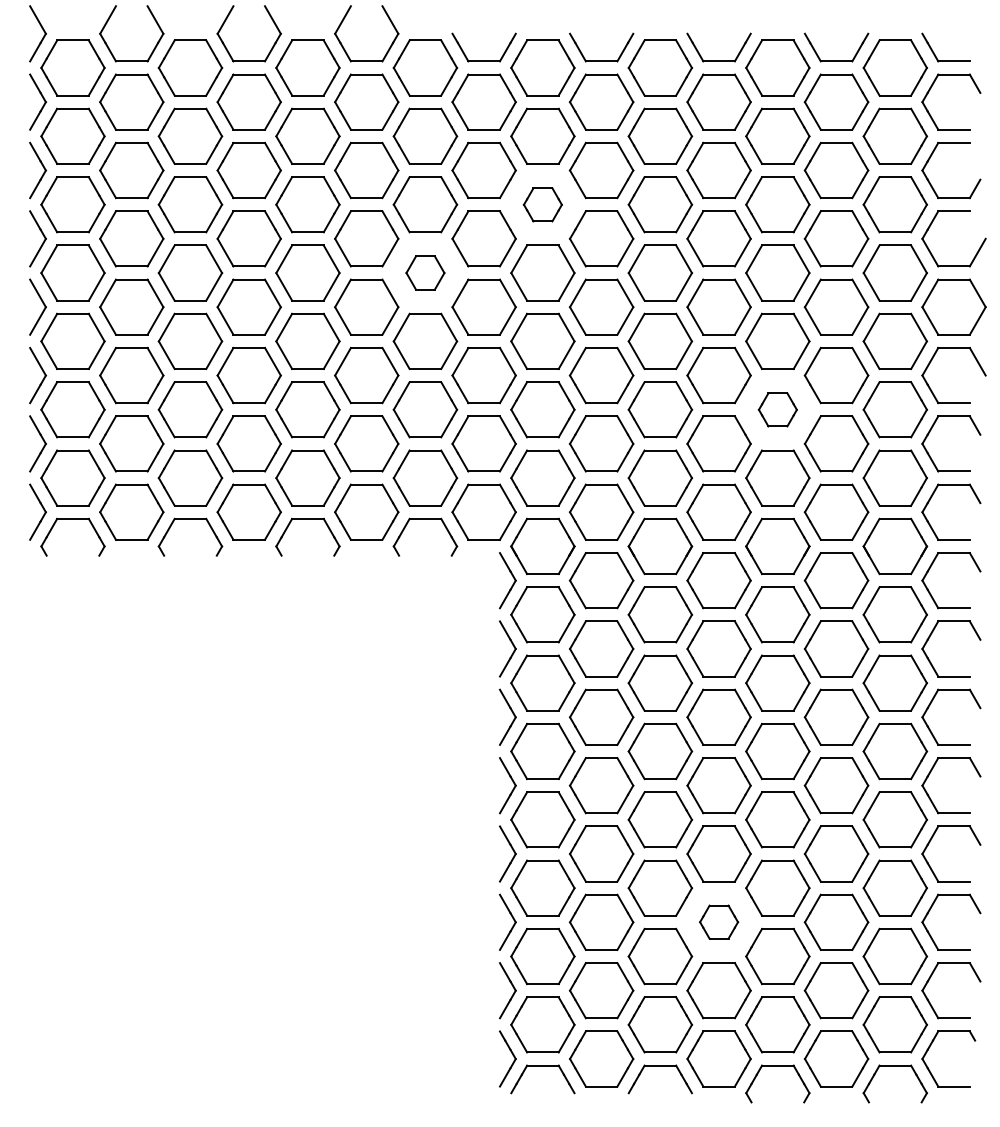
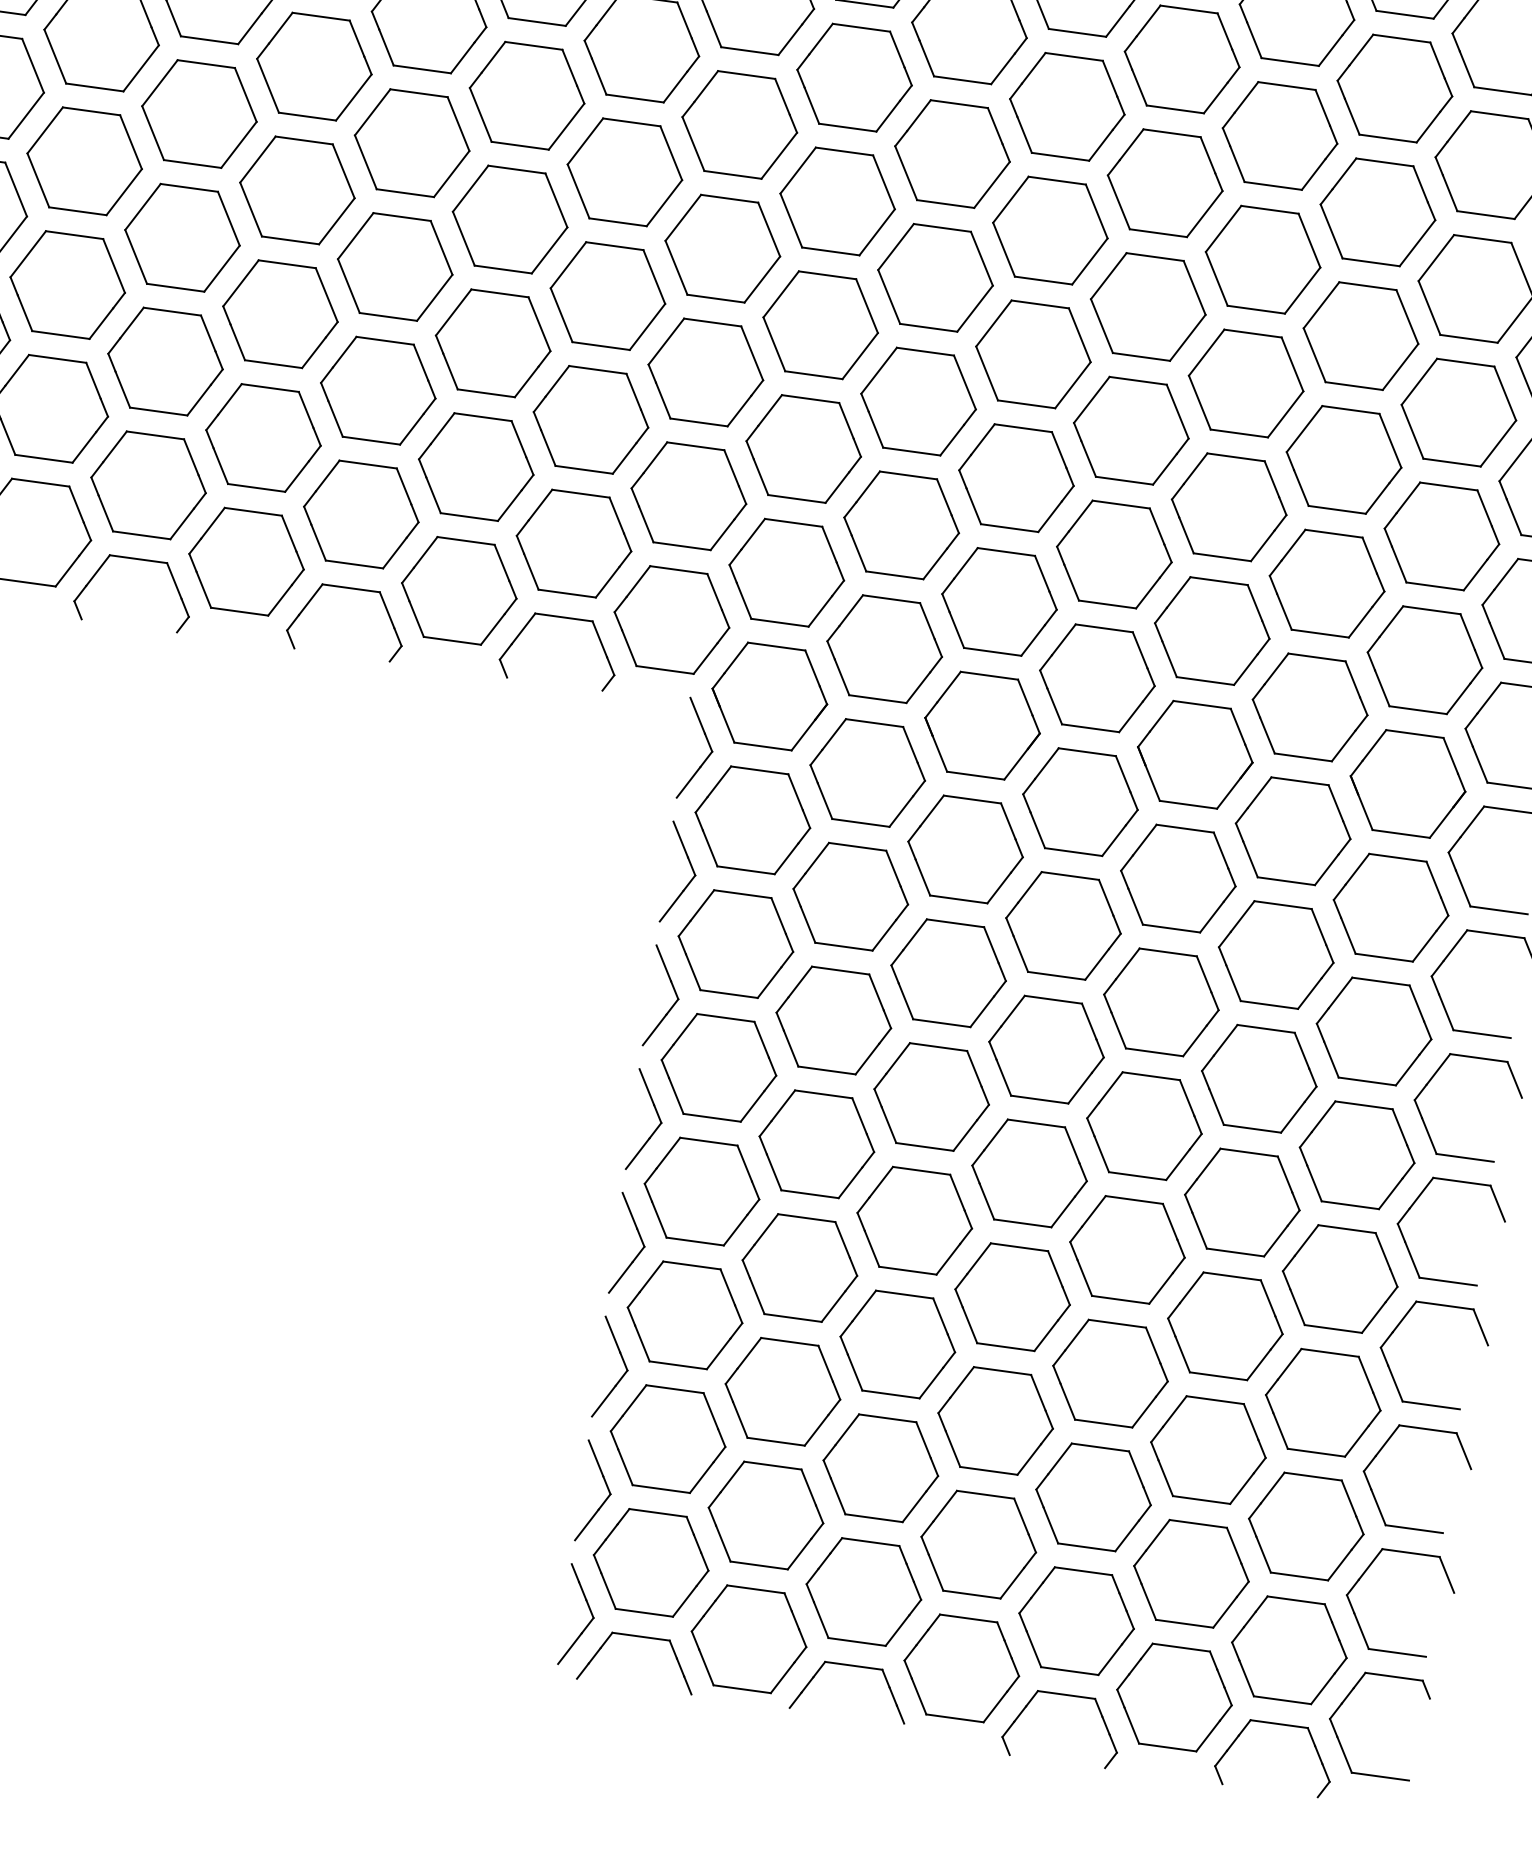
part: (542, 204) -> (853, 77), size x1.67
part: (425, 272) -> (625, 171), size x1.67
part: (777, 409) -> (1228, 506), size x1.67
part: (718, 921) -> (994, 1419), size x1.67

